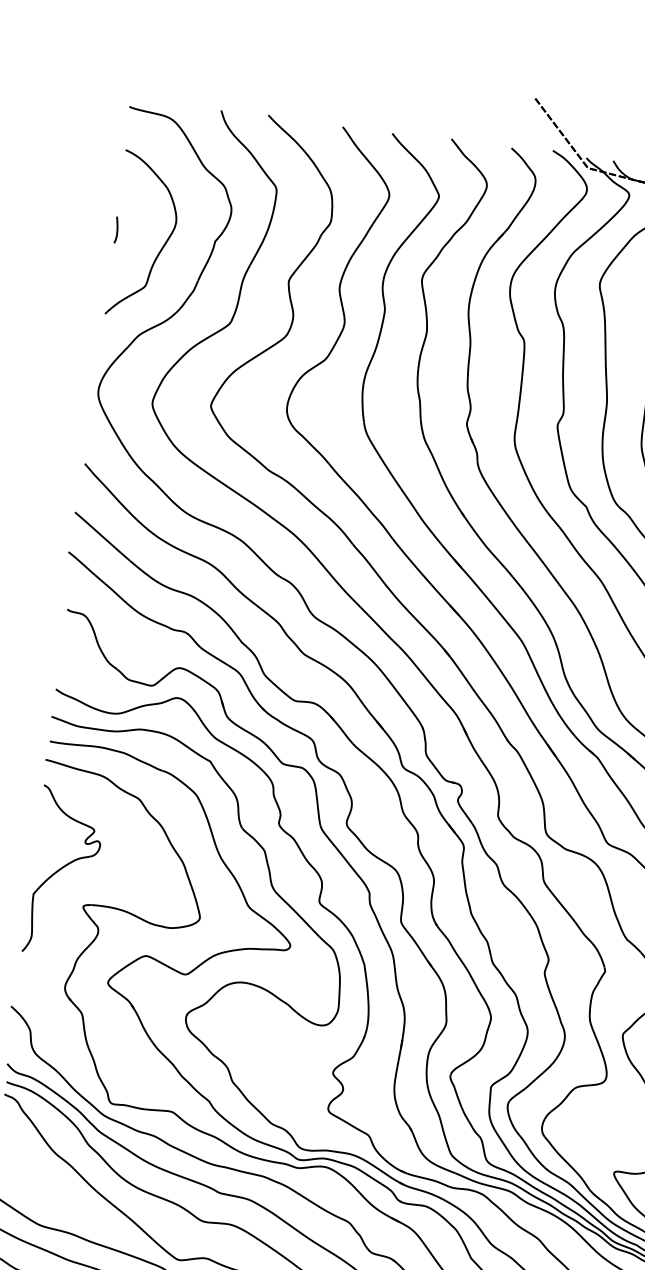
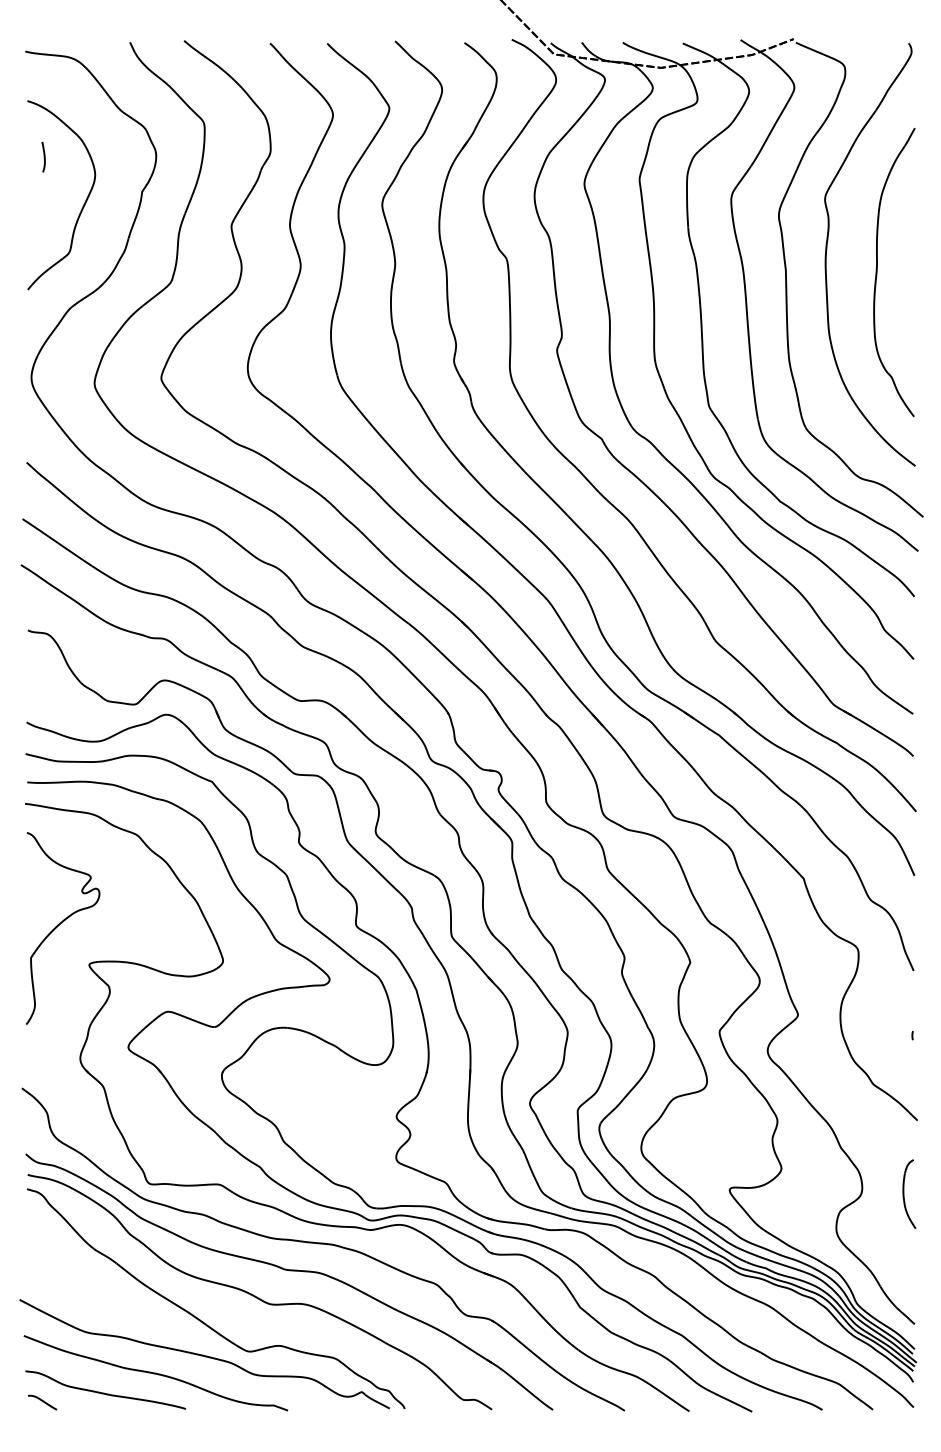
curve: (116, 229) -> (43, 156), moved

